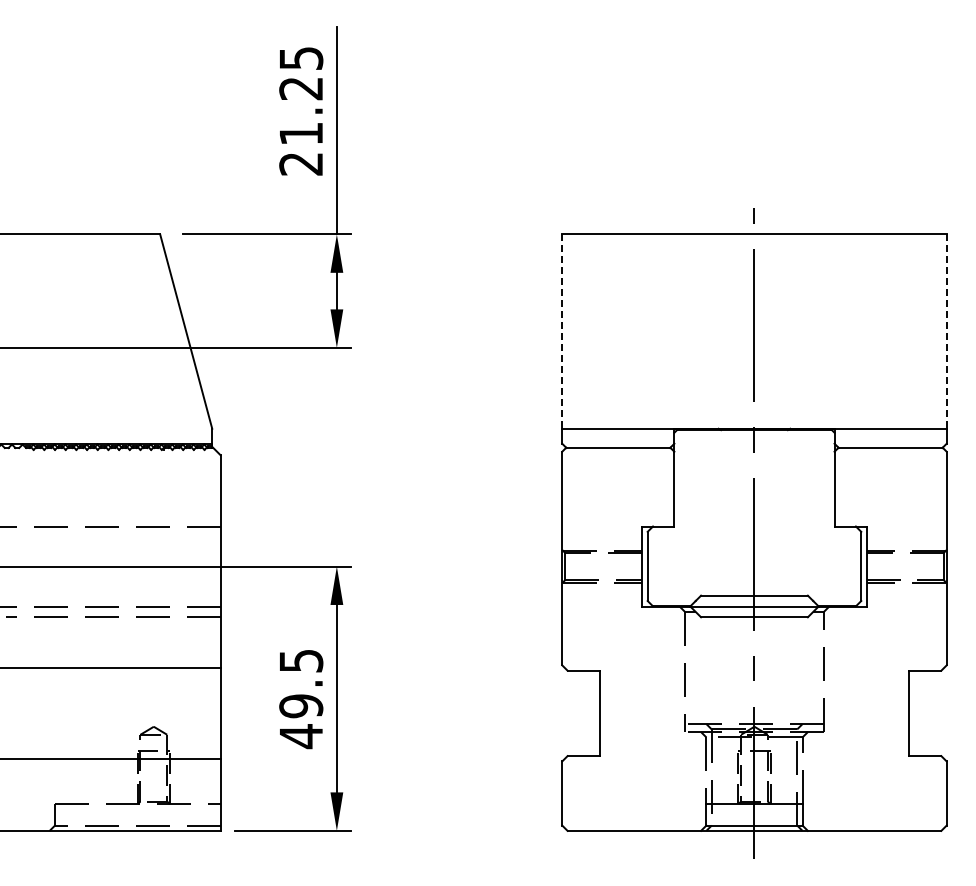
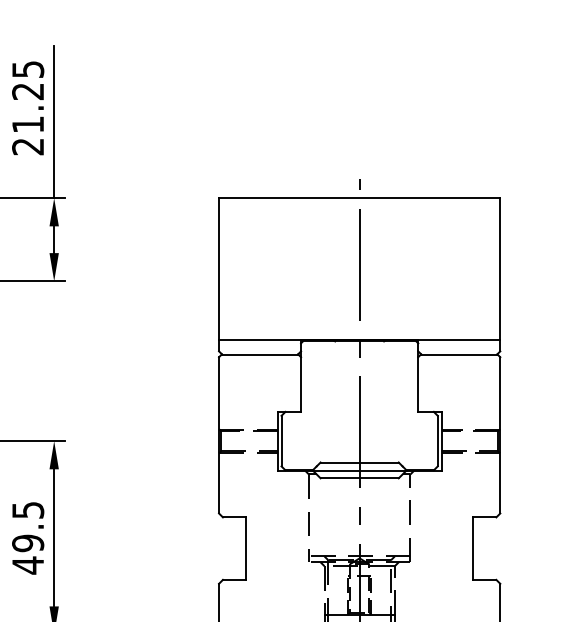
line: (562, 332) -> (219, 270), dashed -> solid
line: (946, 332) -> (500, 270), dashed -> solid

